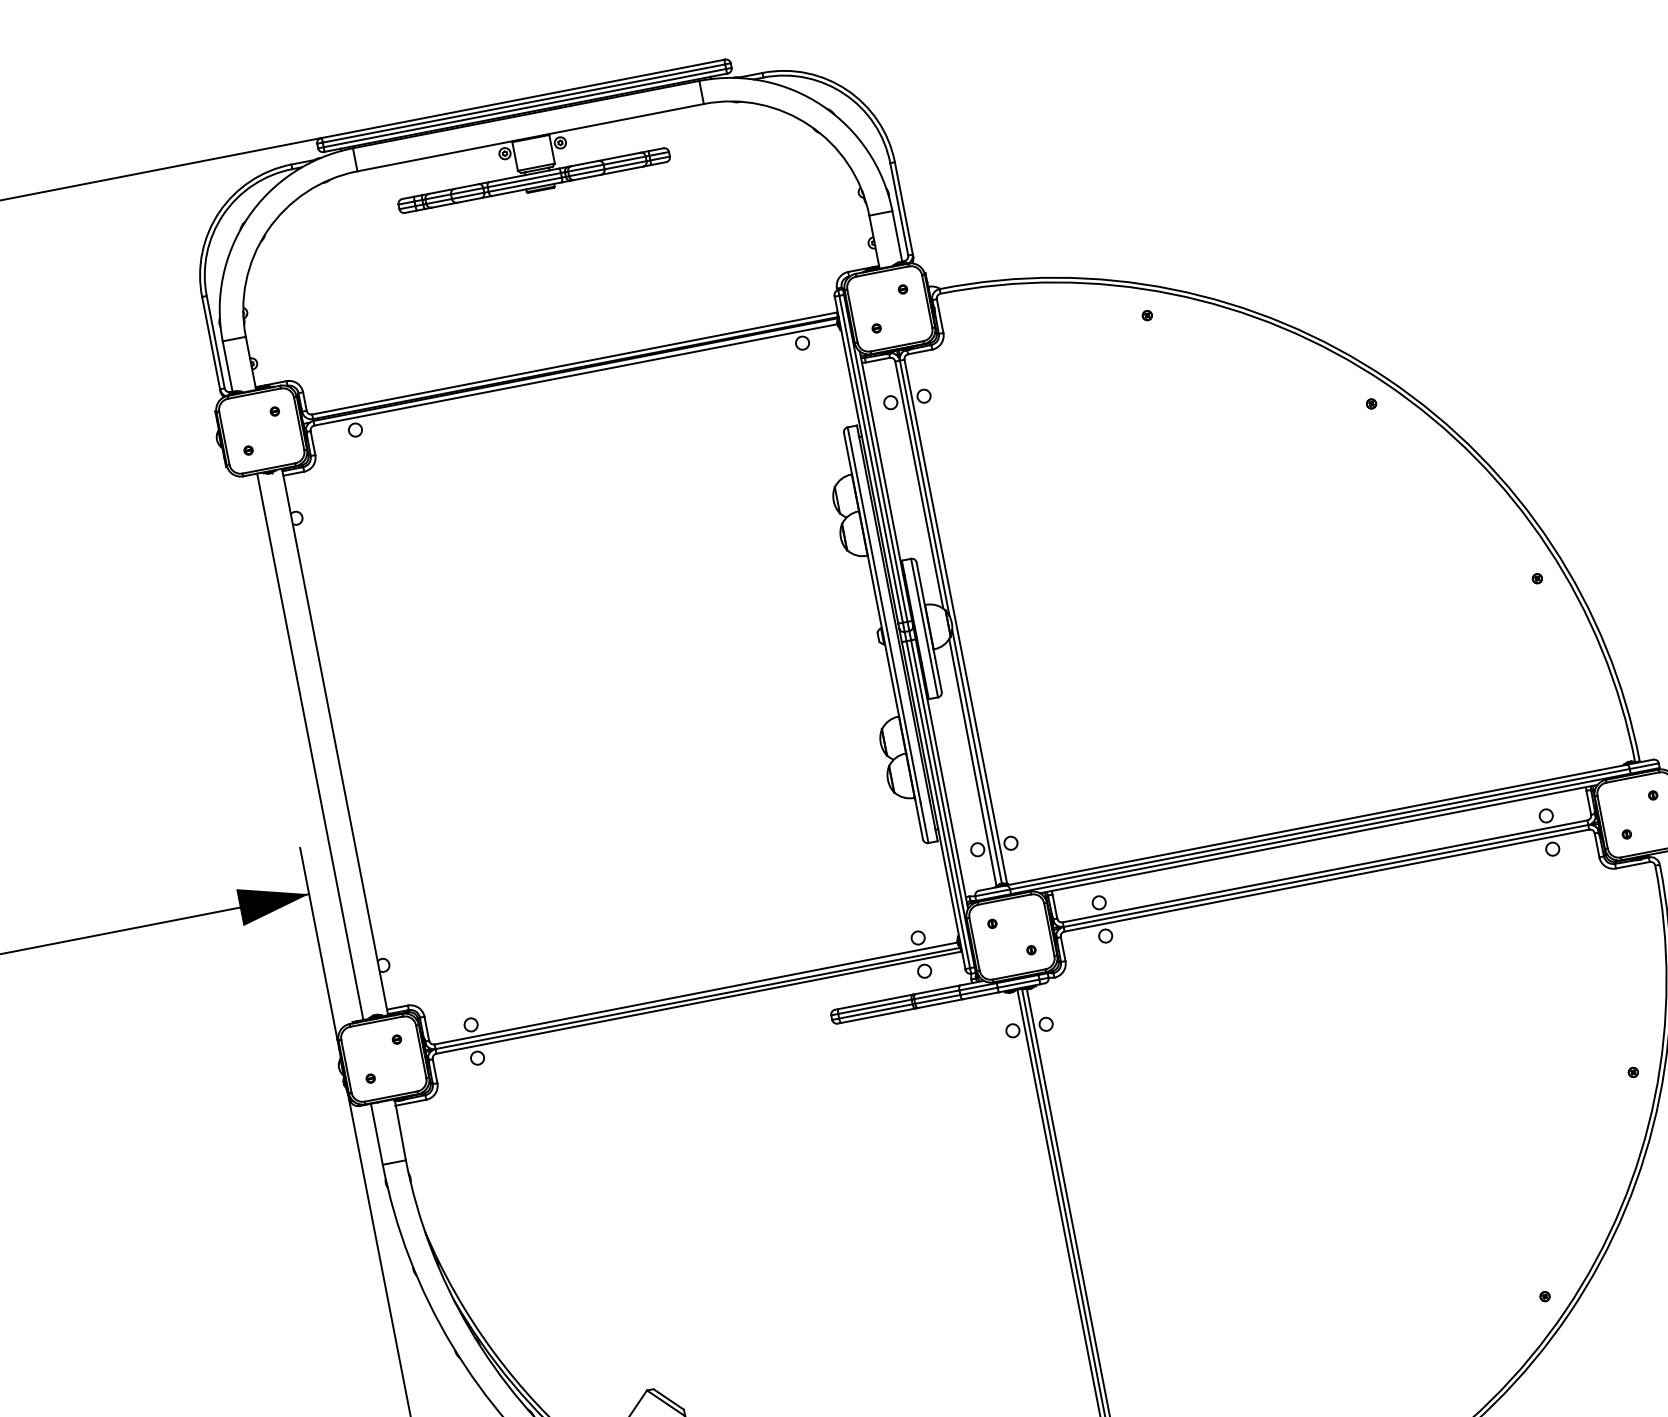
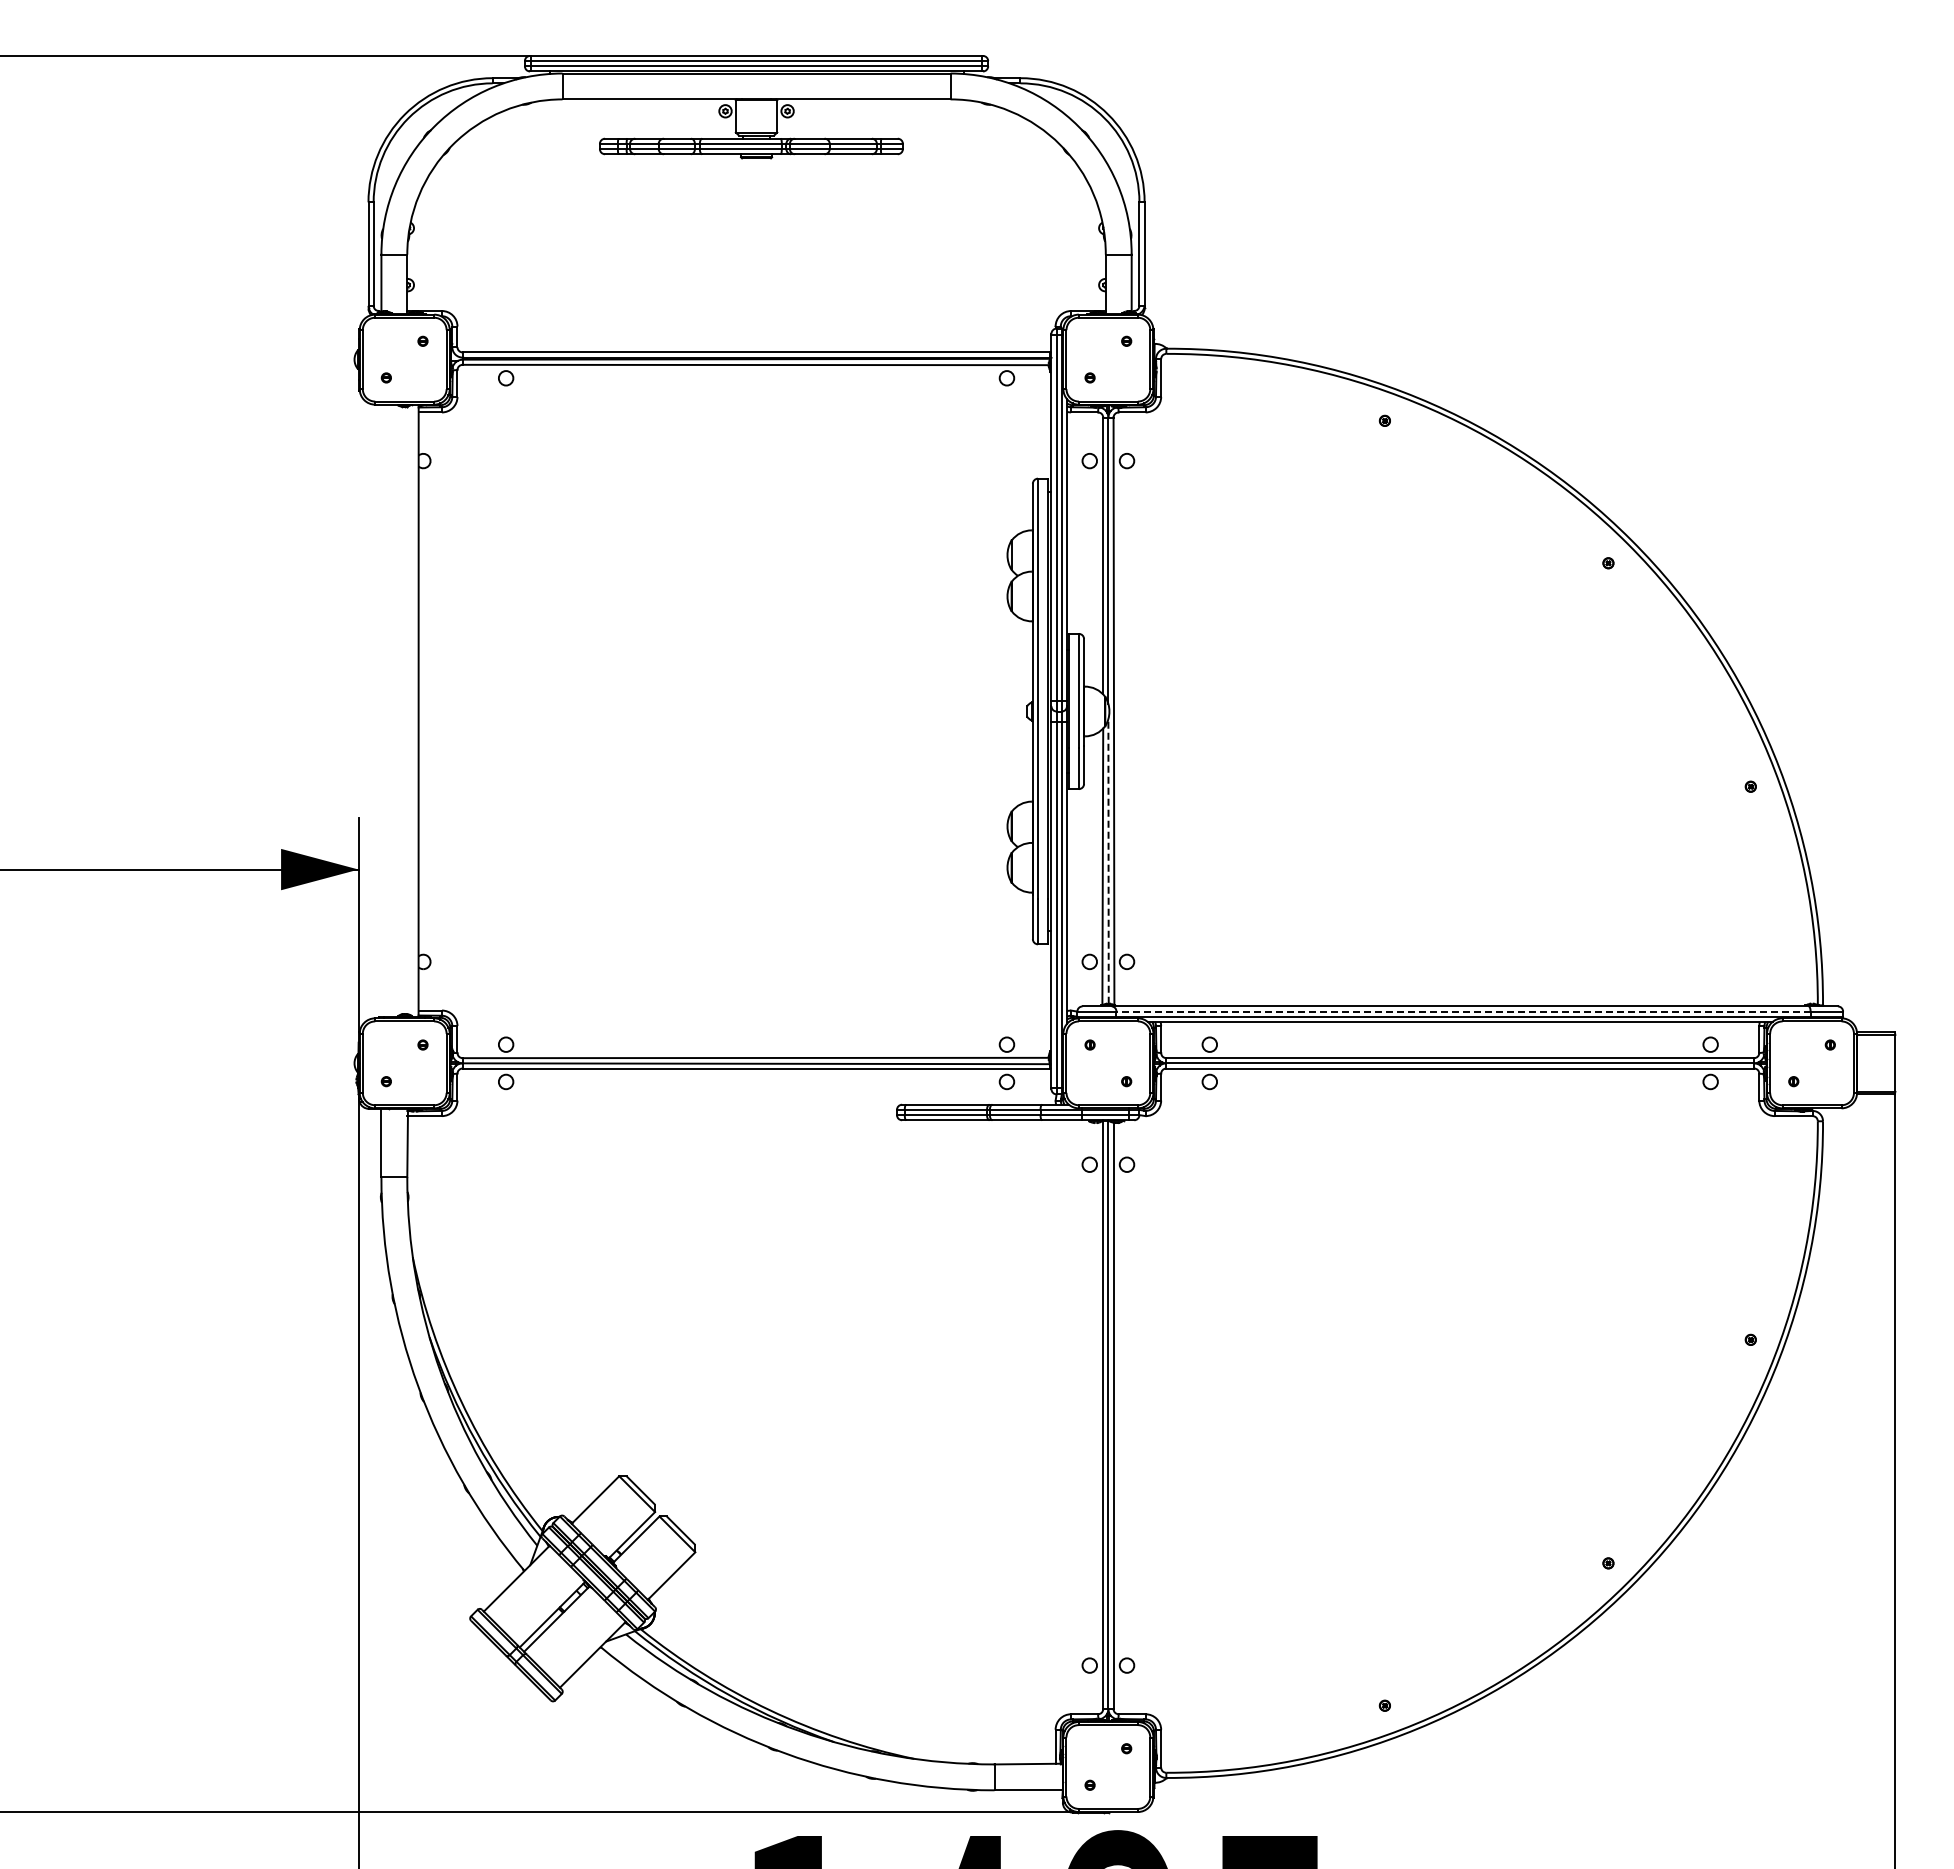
line: (309, 746) -> (390, 710), removed
line: (976, 755) -> (1108, 860), solid -> dashed
line: (1319, 829) -> (1463, 1011), solid -> dashed

